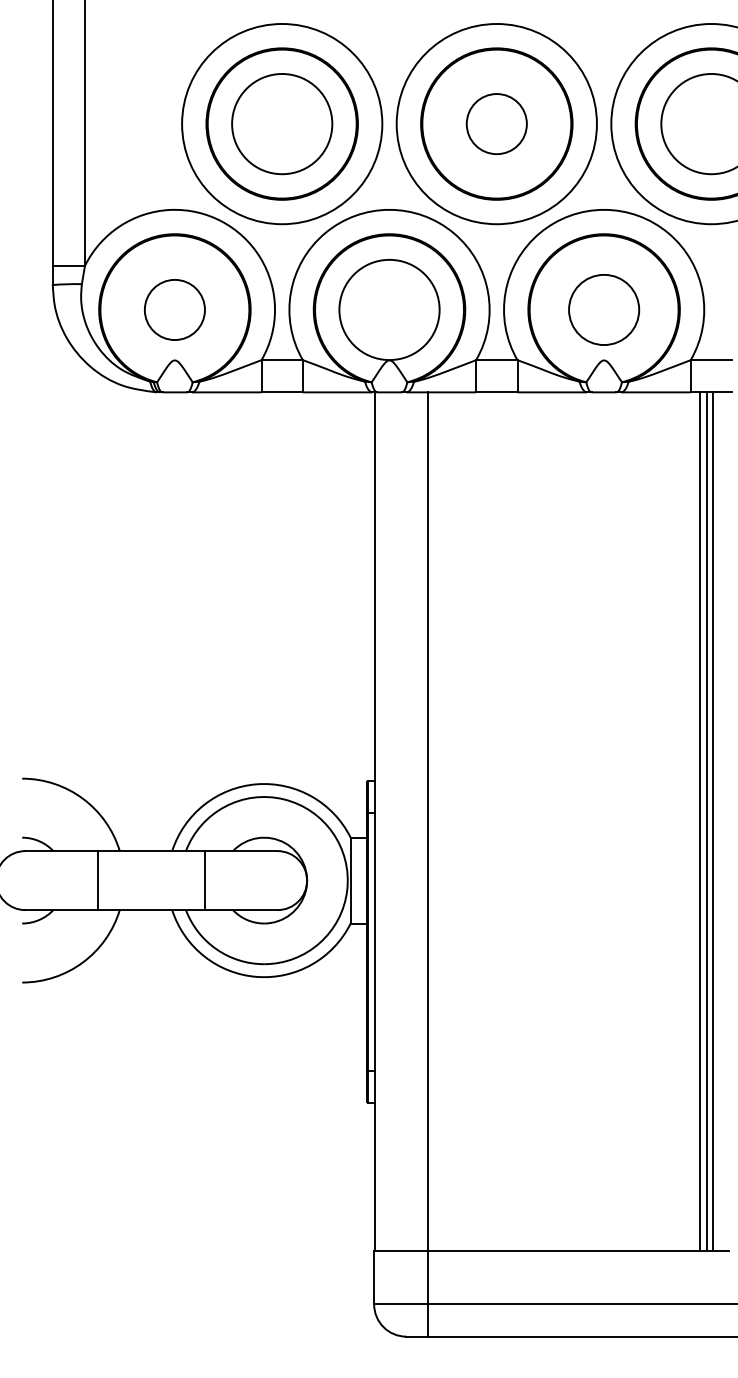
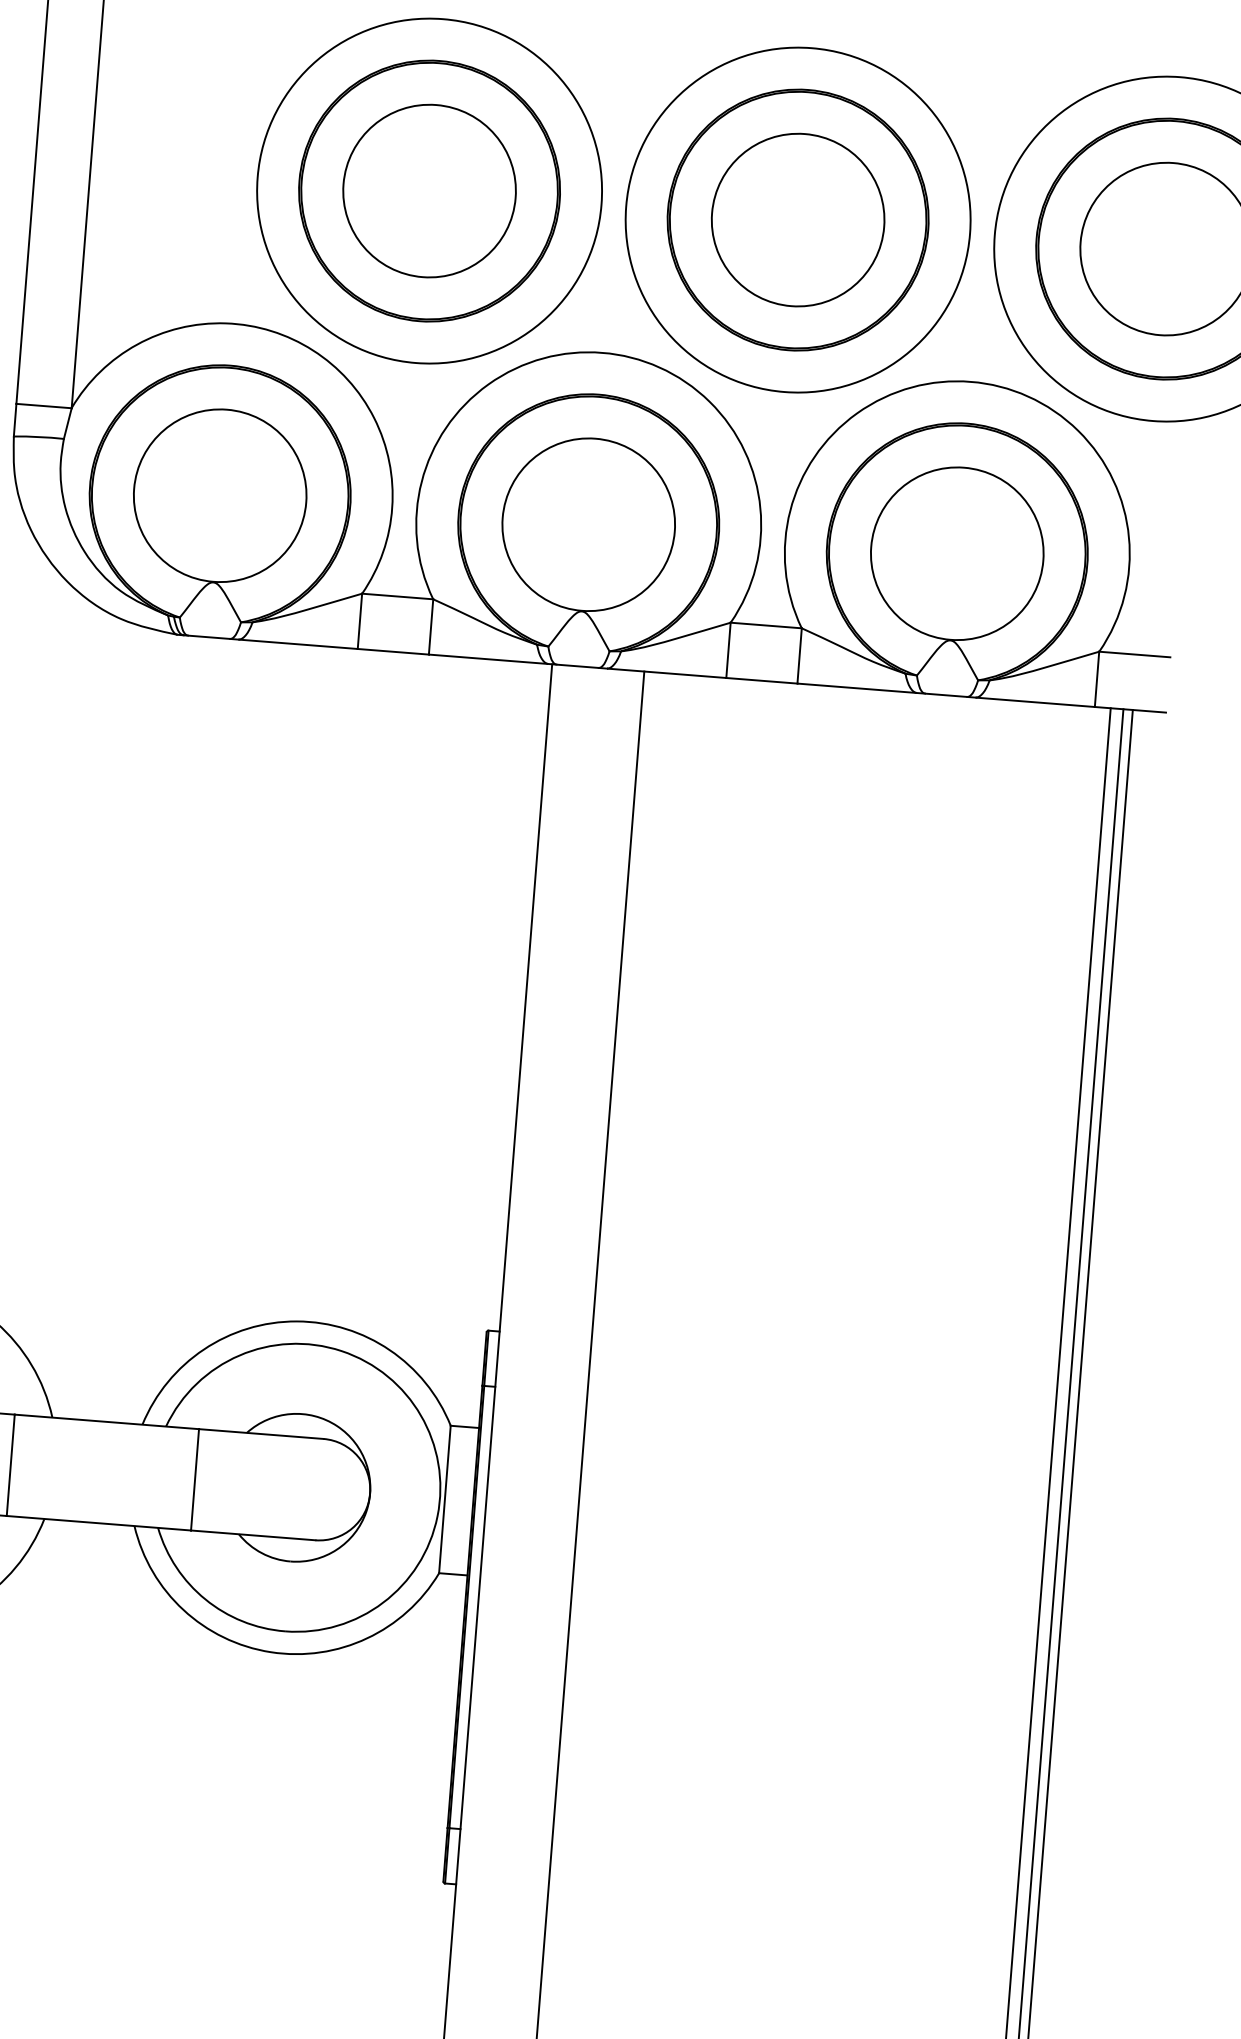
circle: (496, 124) -> (797, 220), size x1.67
circle: (174, 309) -> (219, 494), size x1.67
circle: (604, 309) -> (957, 553), size x1.43

